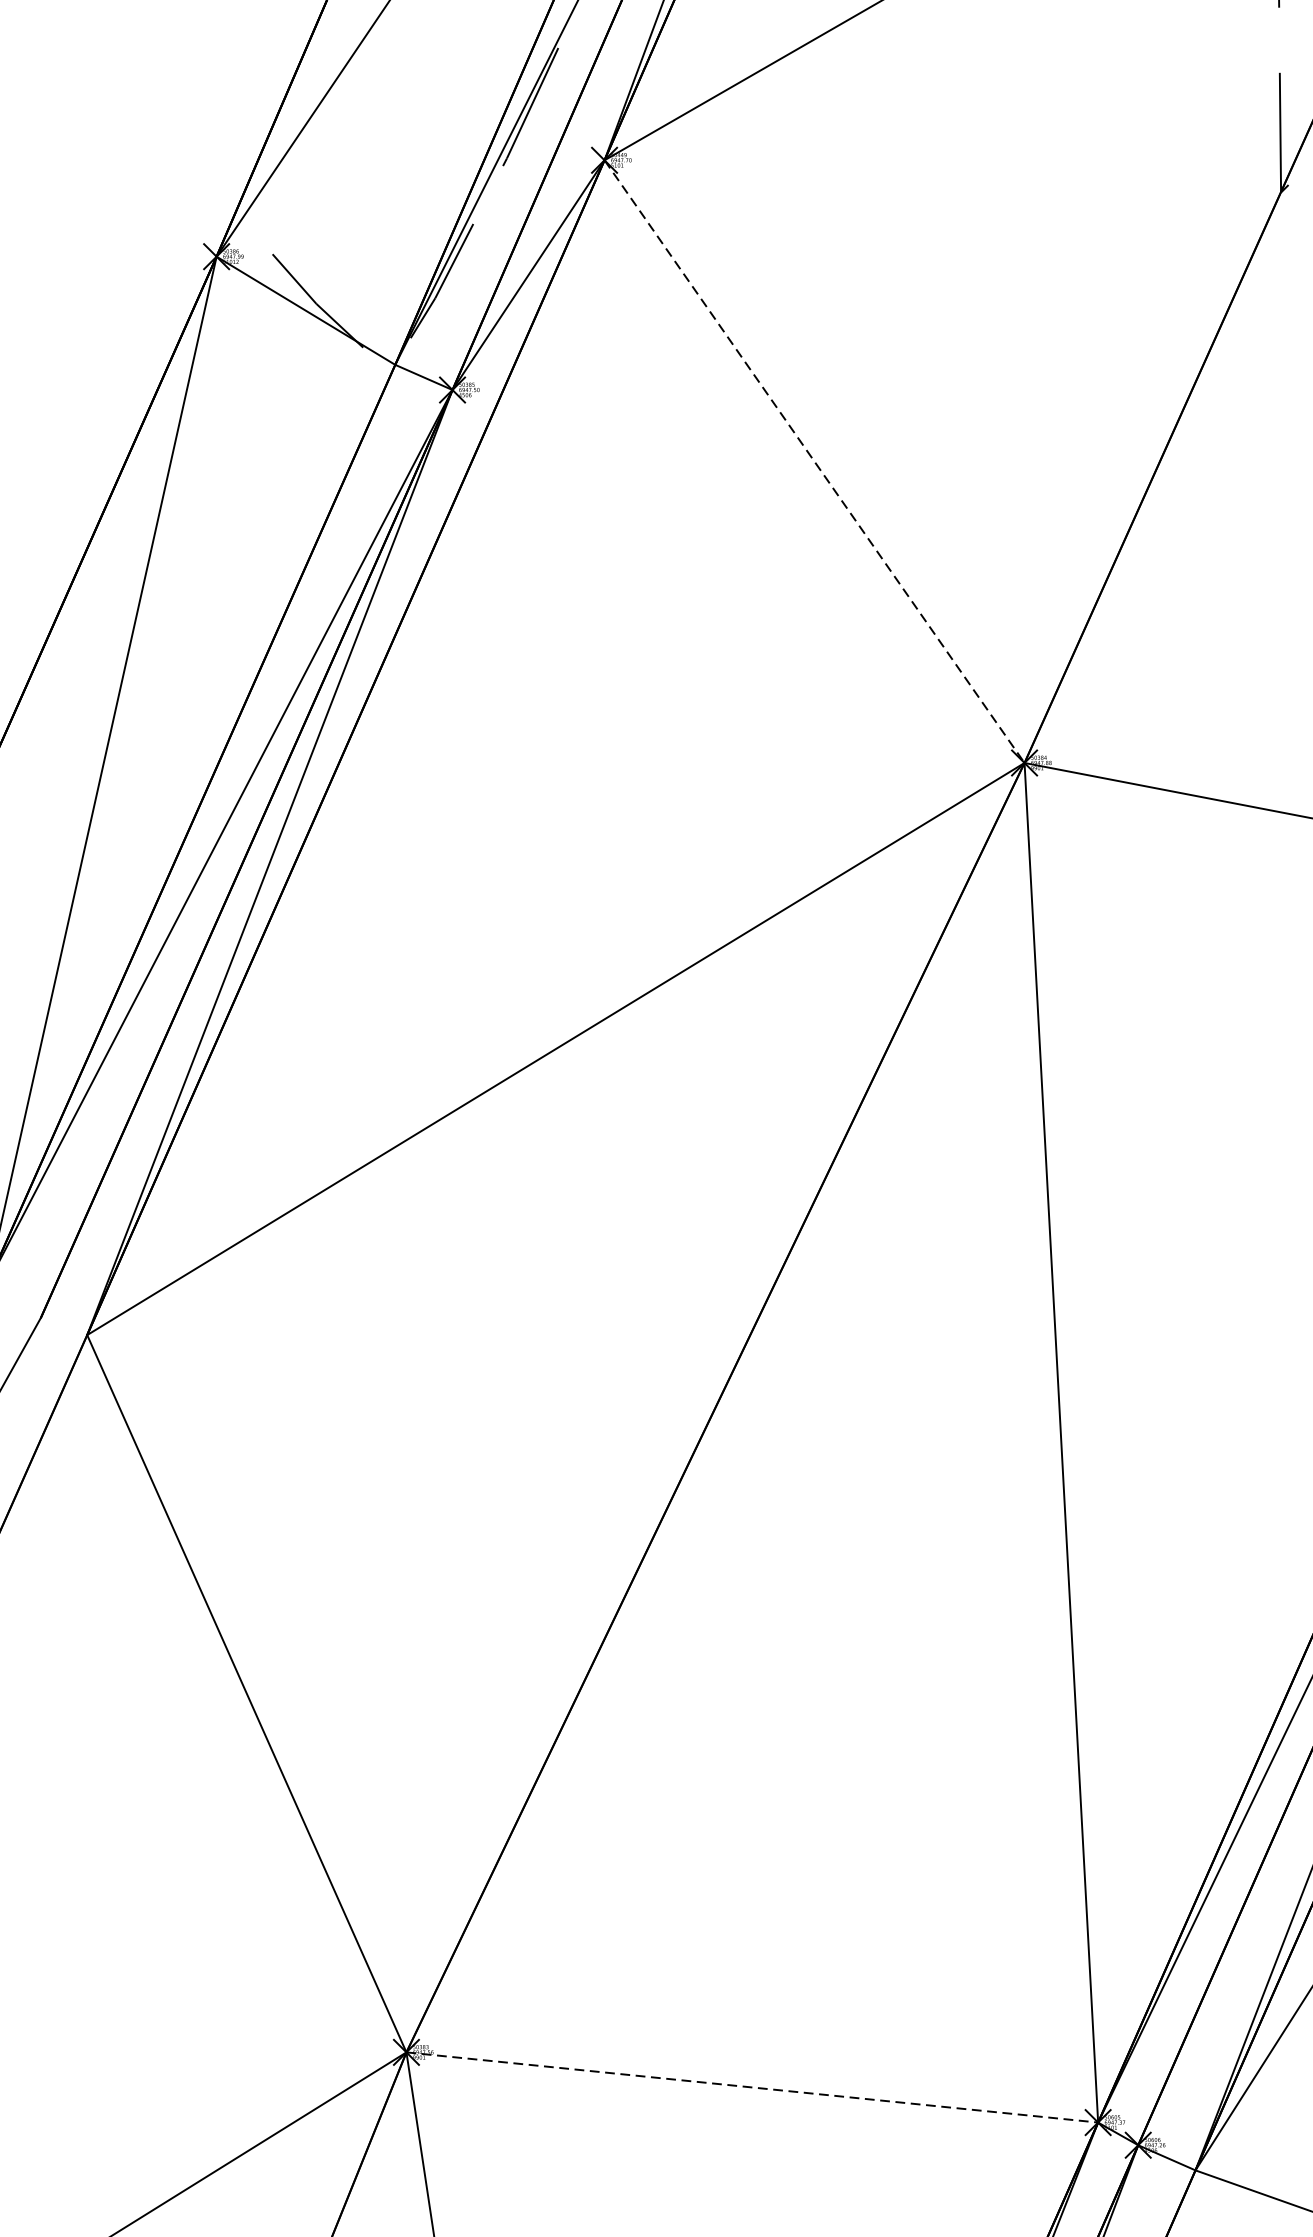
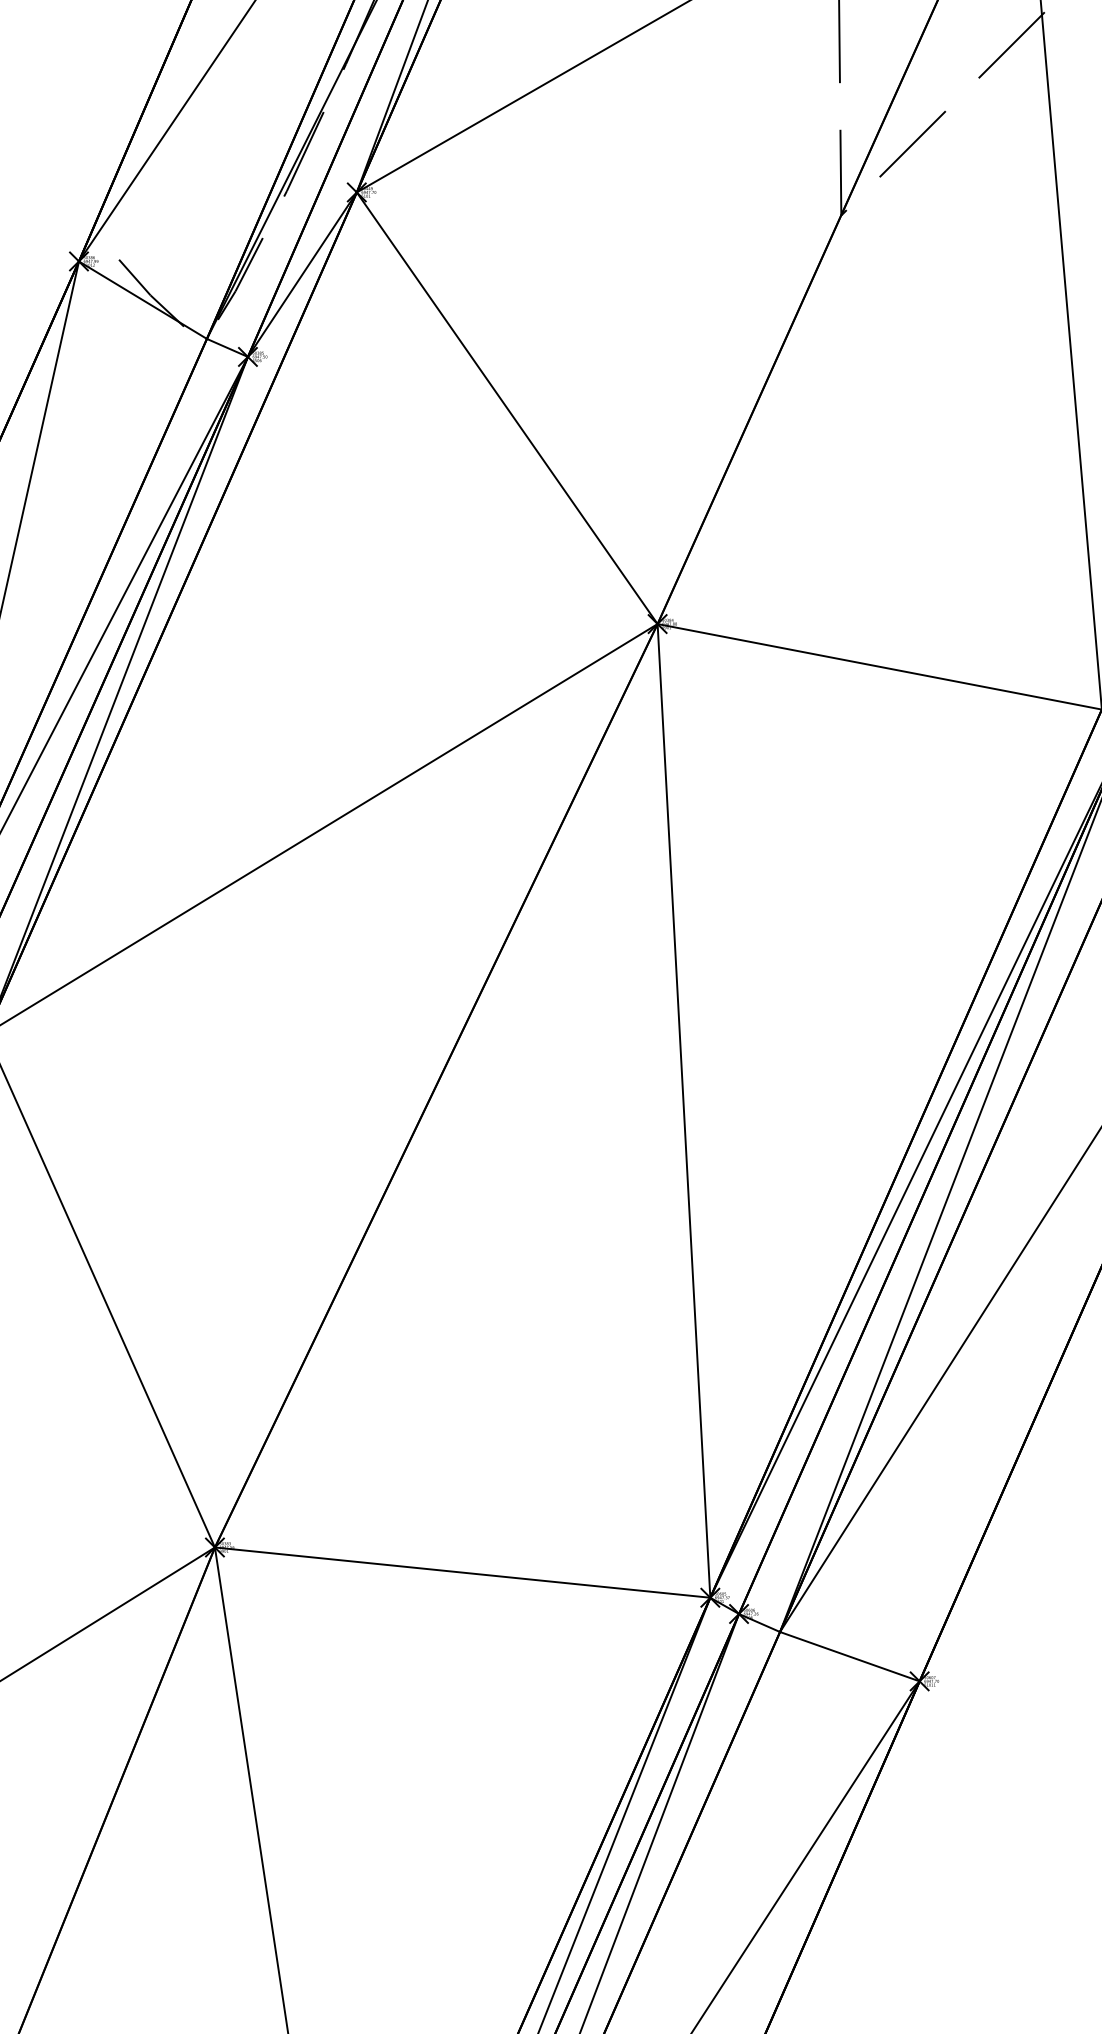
line: (814, 462) -> (507, 408), dashed -> solid
line: (752, 2087) -> (462, 1572), dashed -> solid

